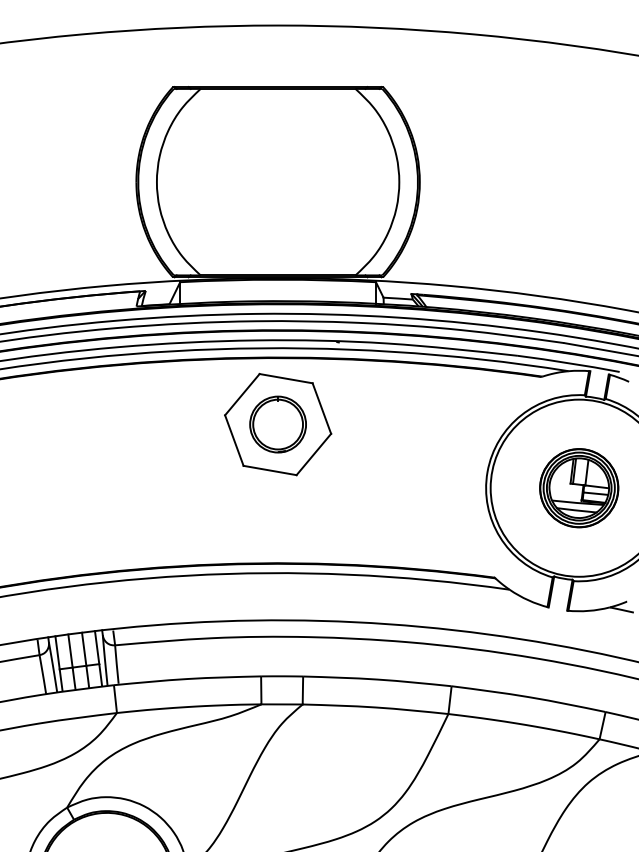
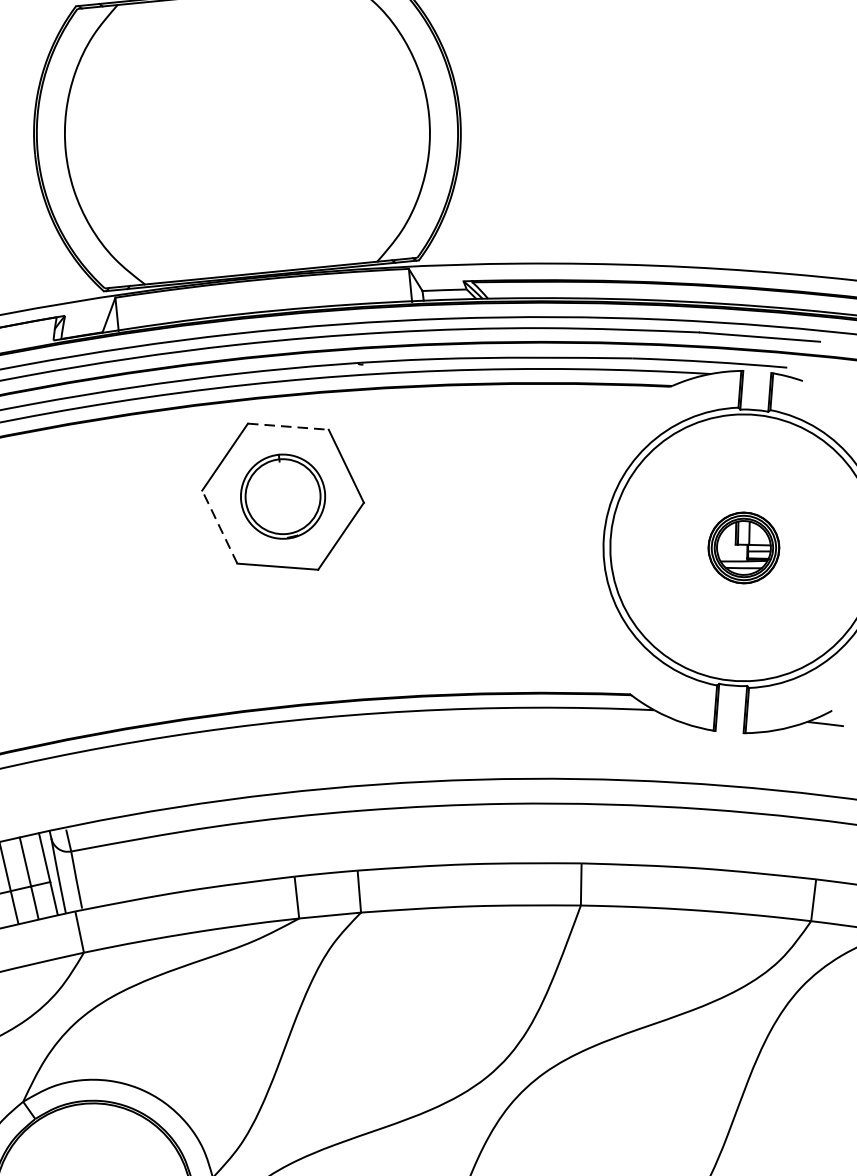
line: (286, 378) -> (288, 426), solid -> dashed
line: (234, 440) -> (220, 526), solid -> dashed
part: (579, 488) -> (744, 548), size x0.6

